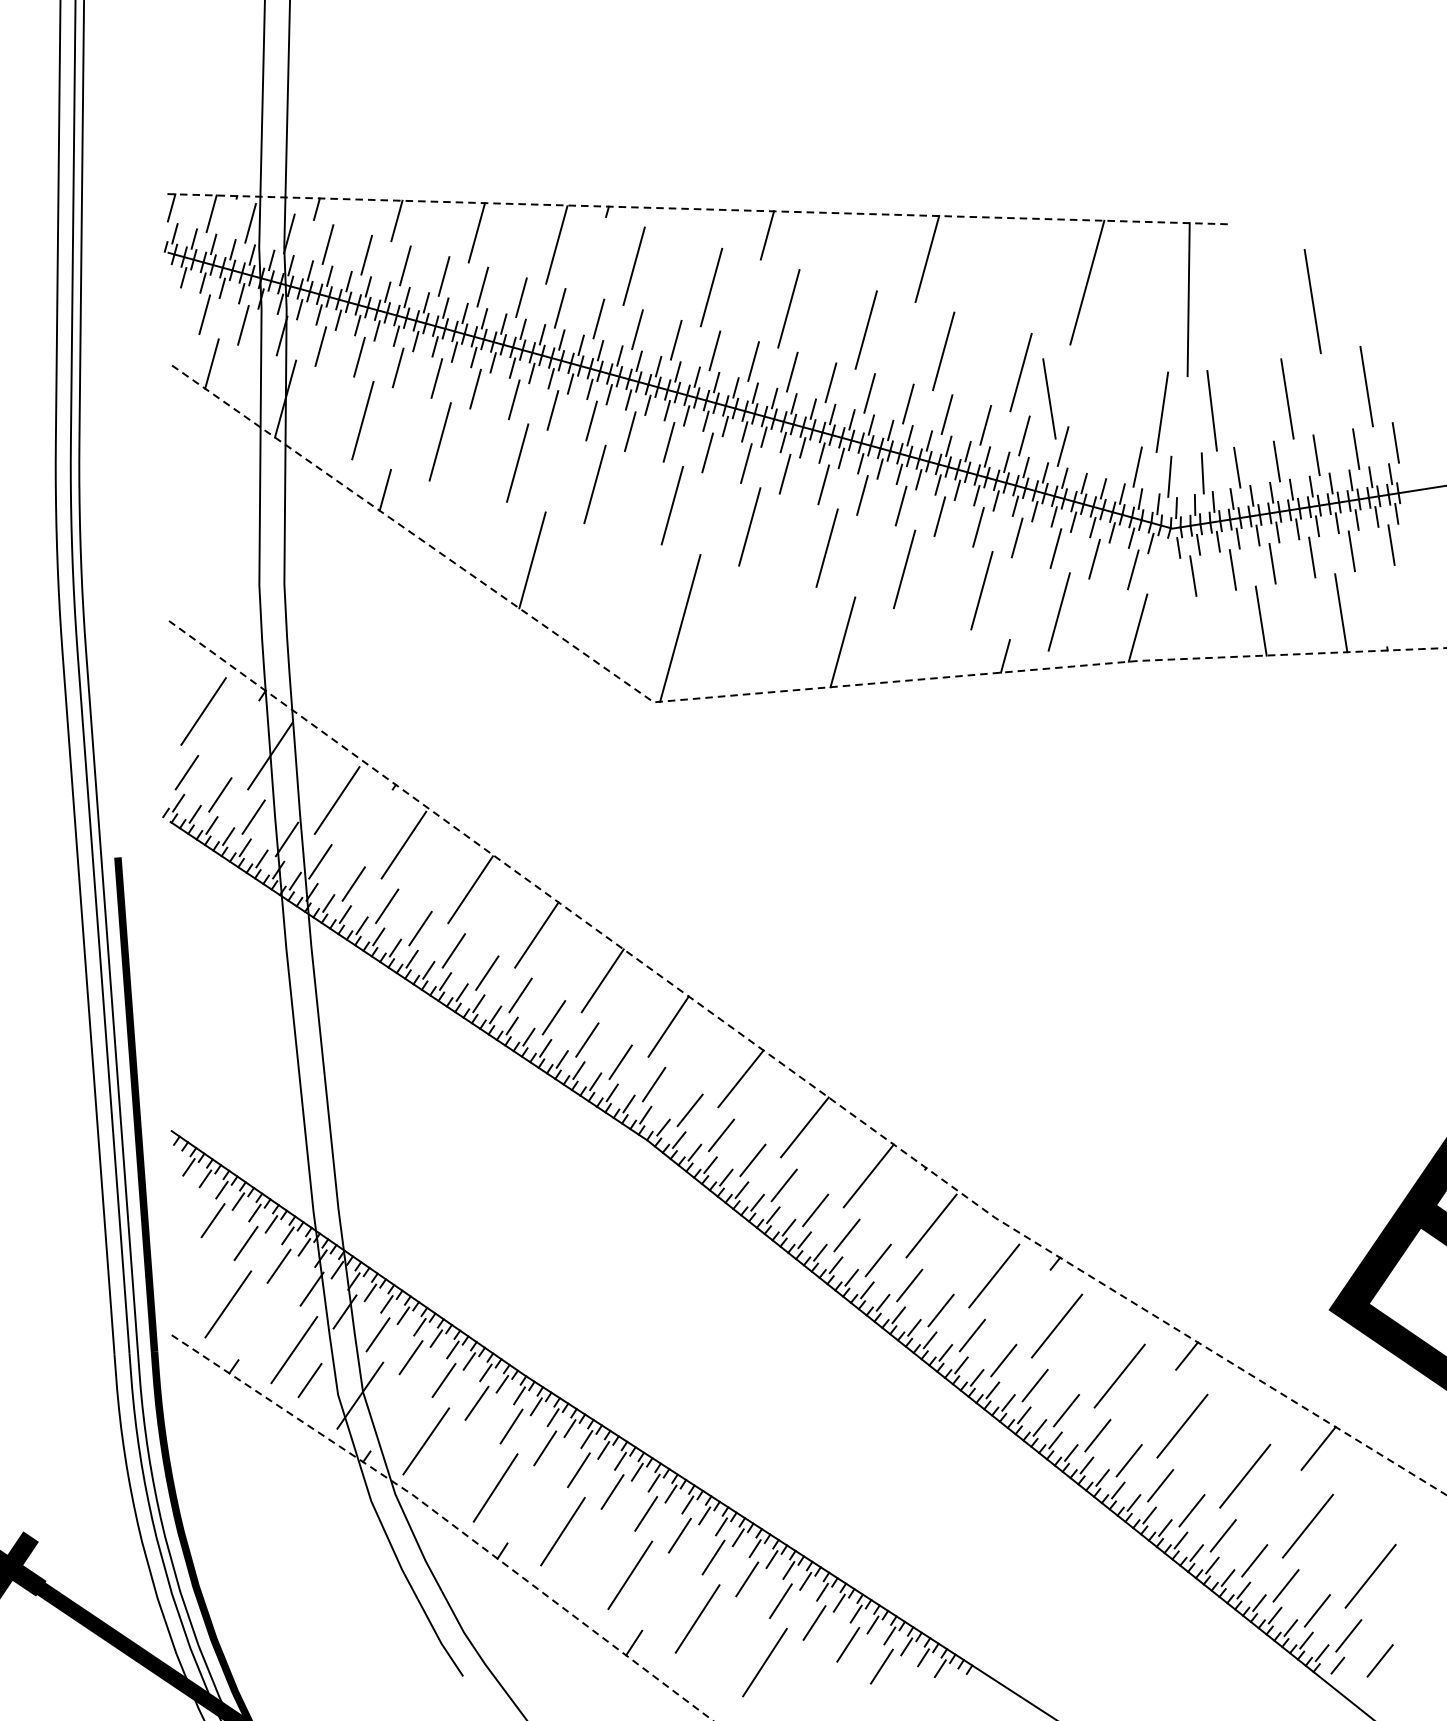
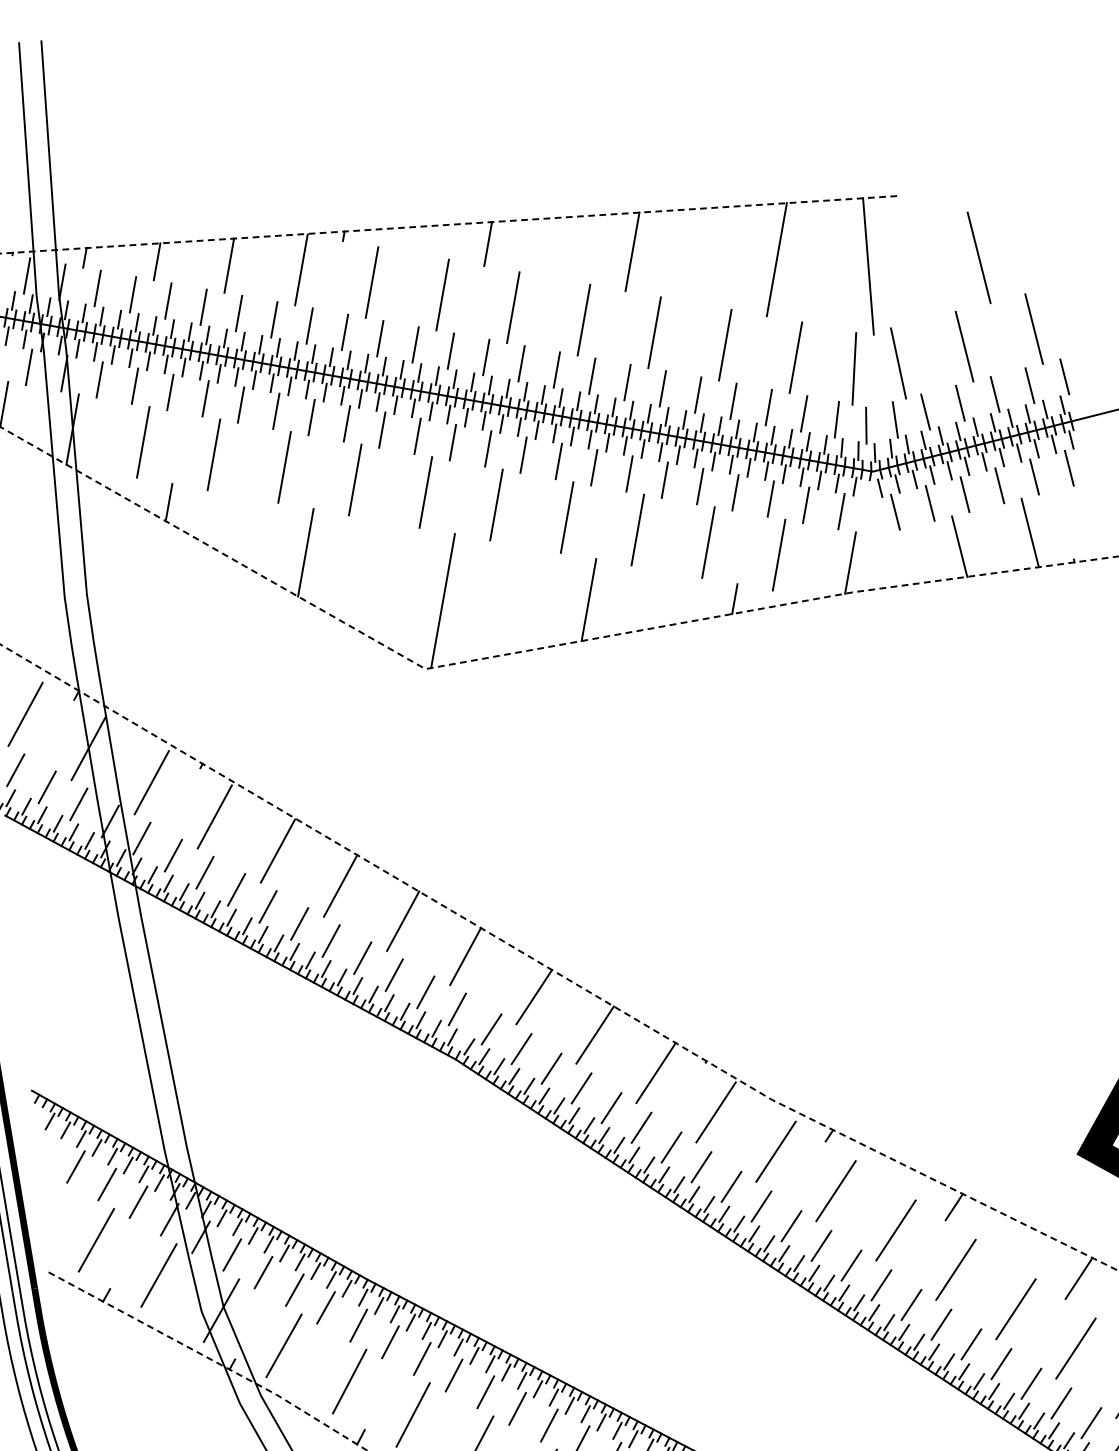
line: (1098, 393) -> (795, 357), added
line: (1049, 398) -> (752, 365), removed
line: (1101, 456) -> (803, 413), added
line: (309, 1379) -> (174, 1300), removed

